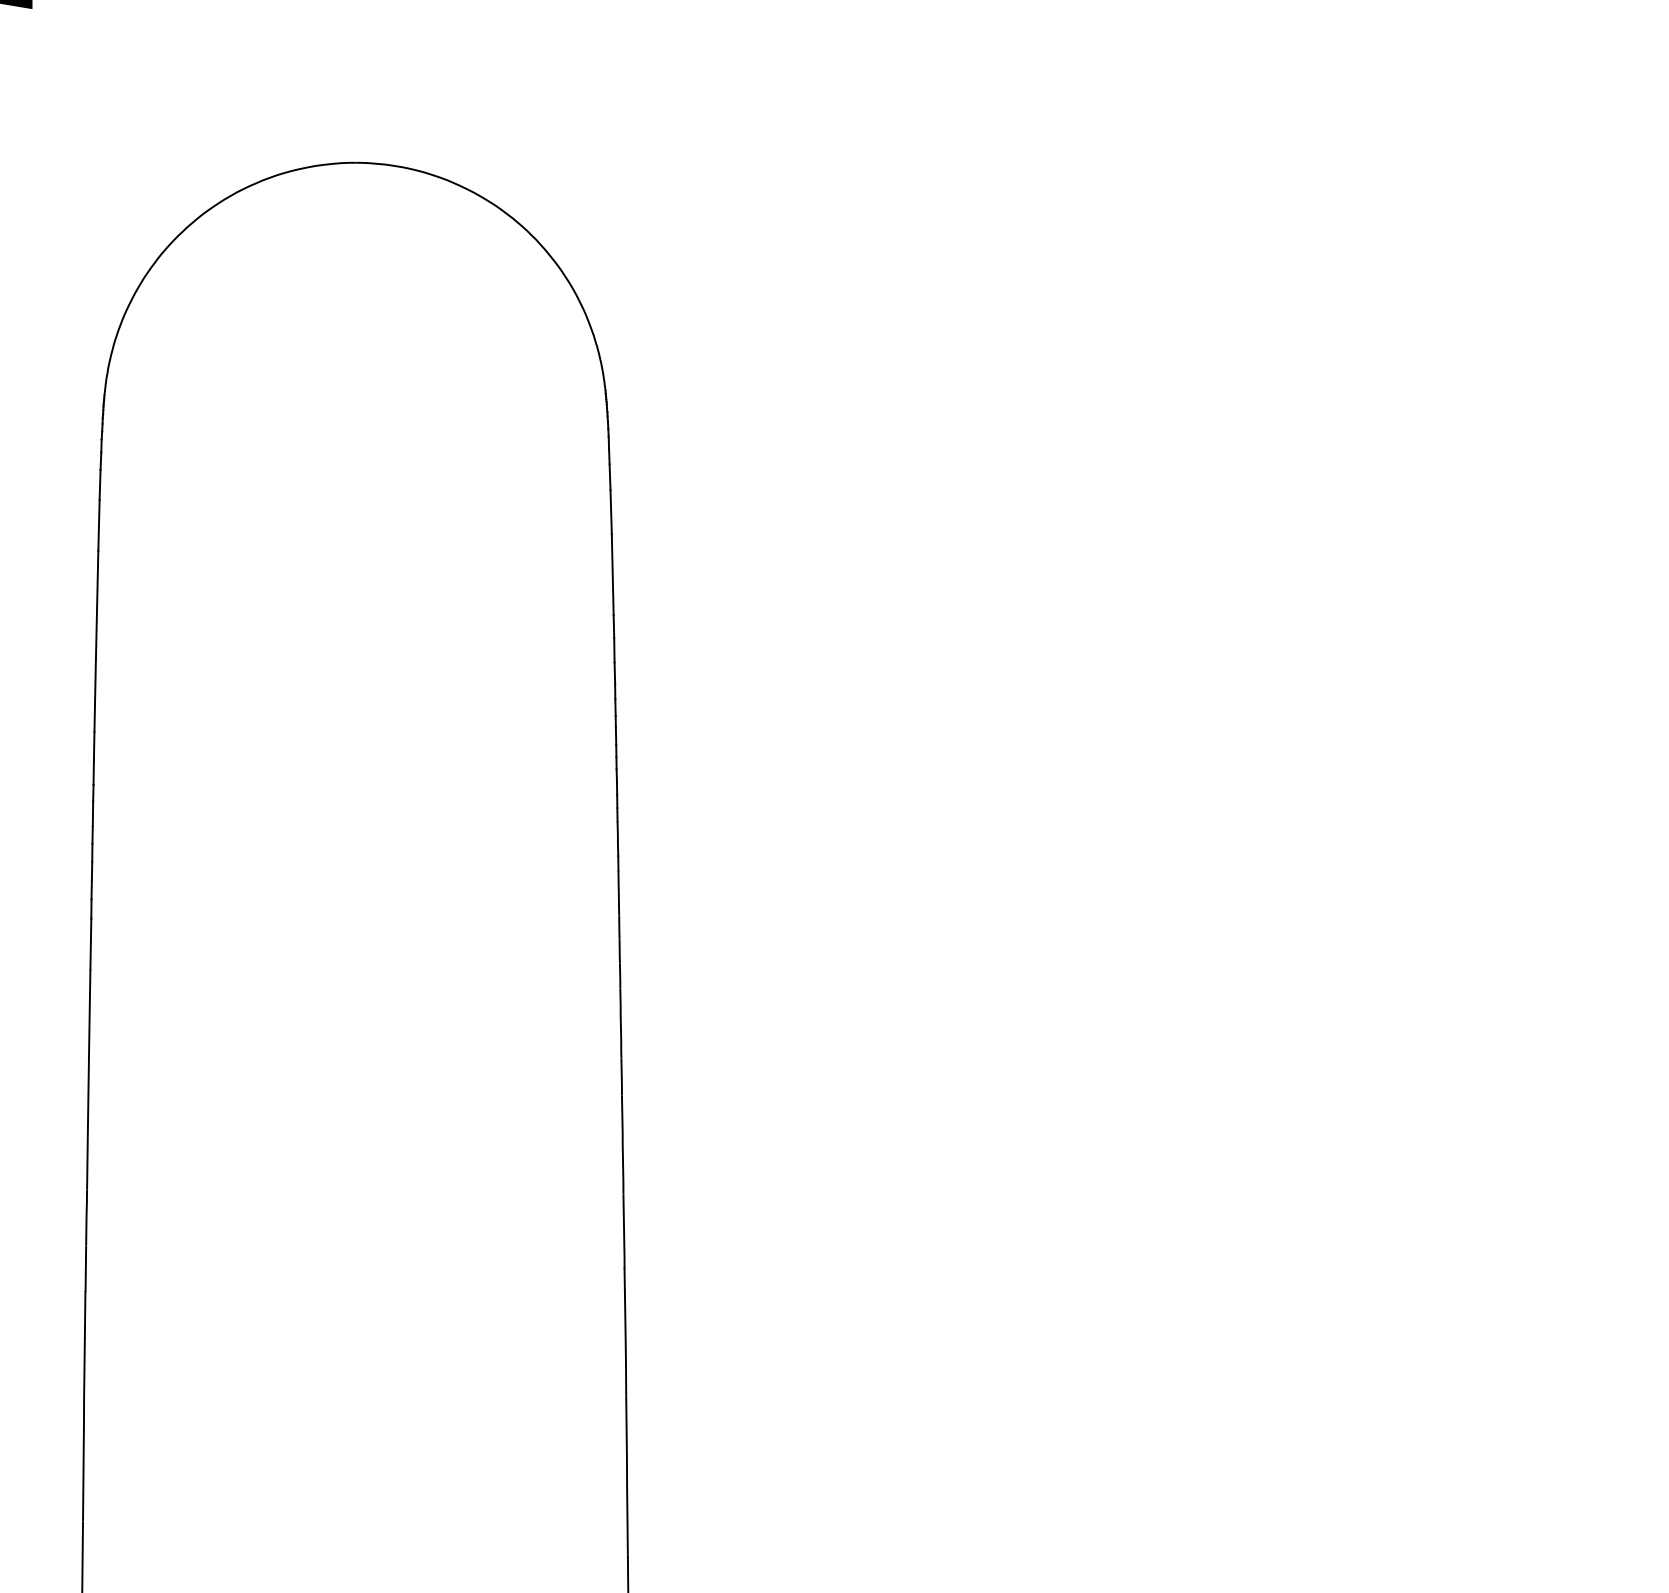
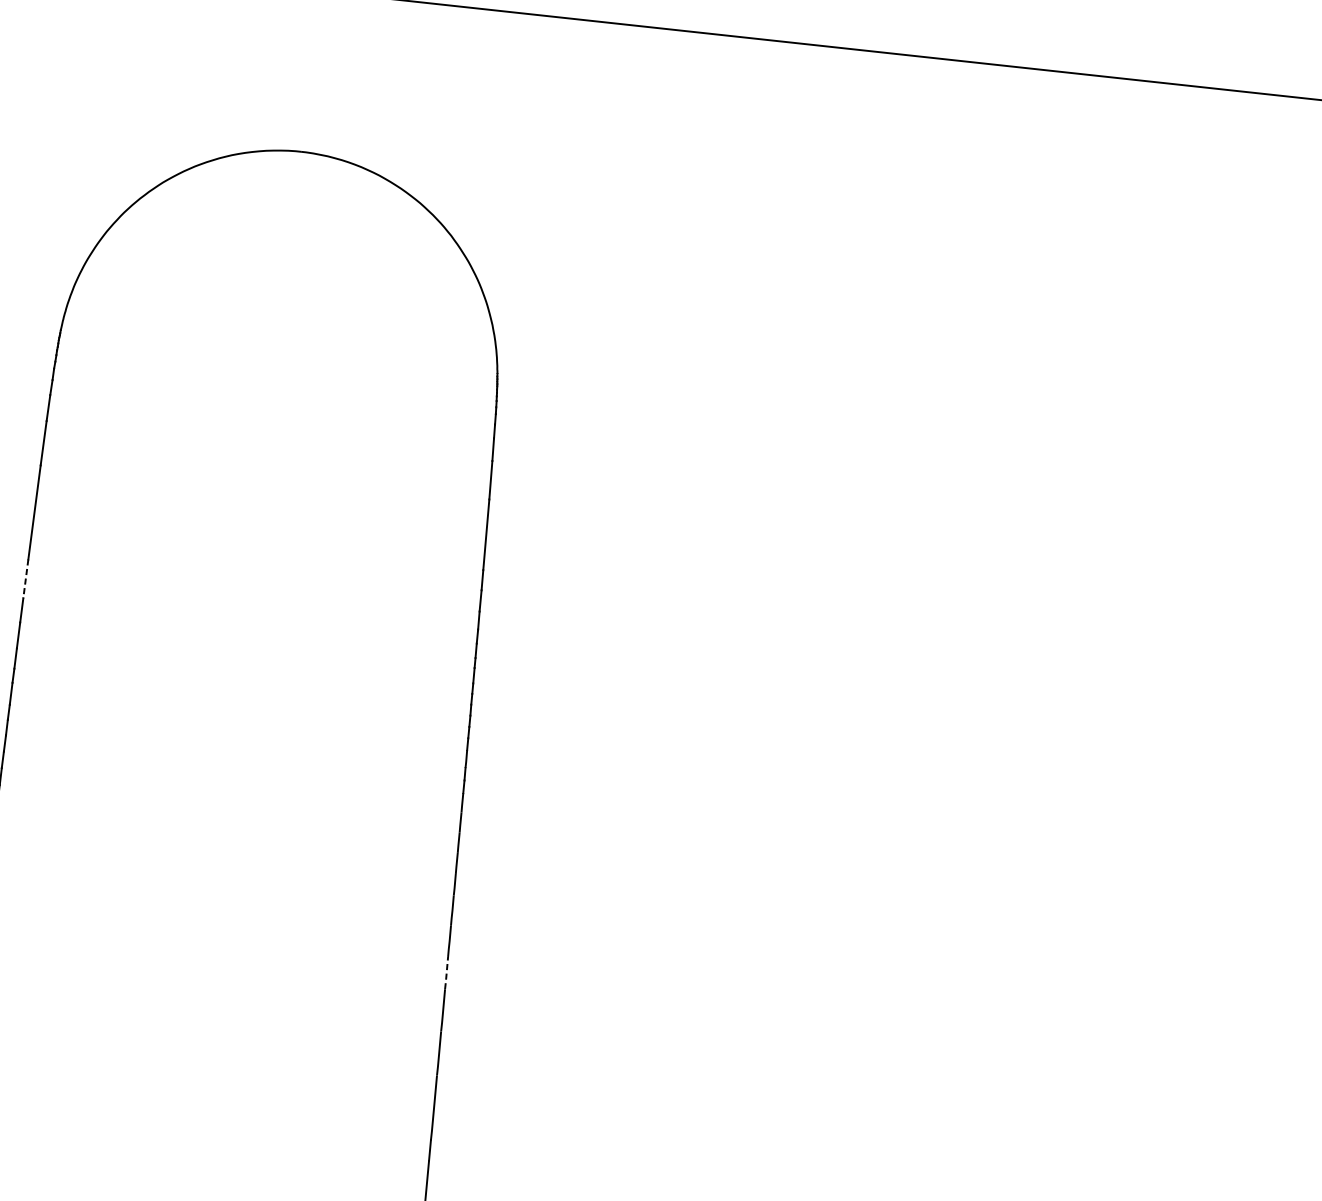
line: (95, 682) -> (25, 579), solid -> dashed
line: (621, 1076) -> (446, 972), solid -> dashed

